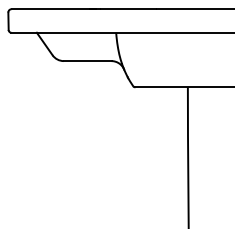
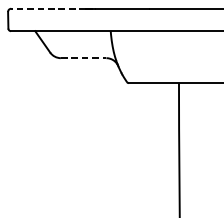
line: (50, 9) -> (48, 9), solid -> dashed
line: (87, 61) -> (83, 58), solid -> dashed

